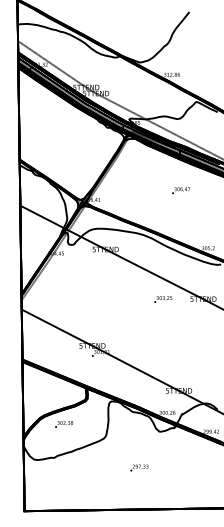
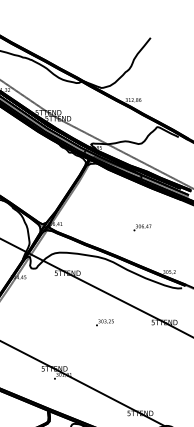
text: (180, 190) -> (141, 227), moved
text: (163, 299) -> (105, 322), moved

